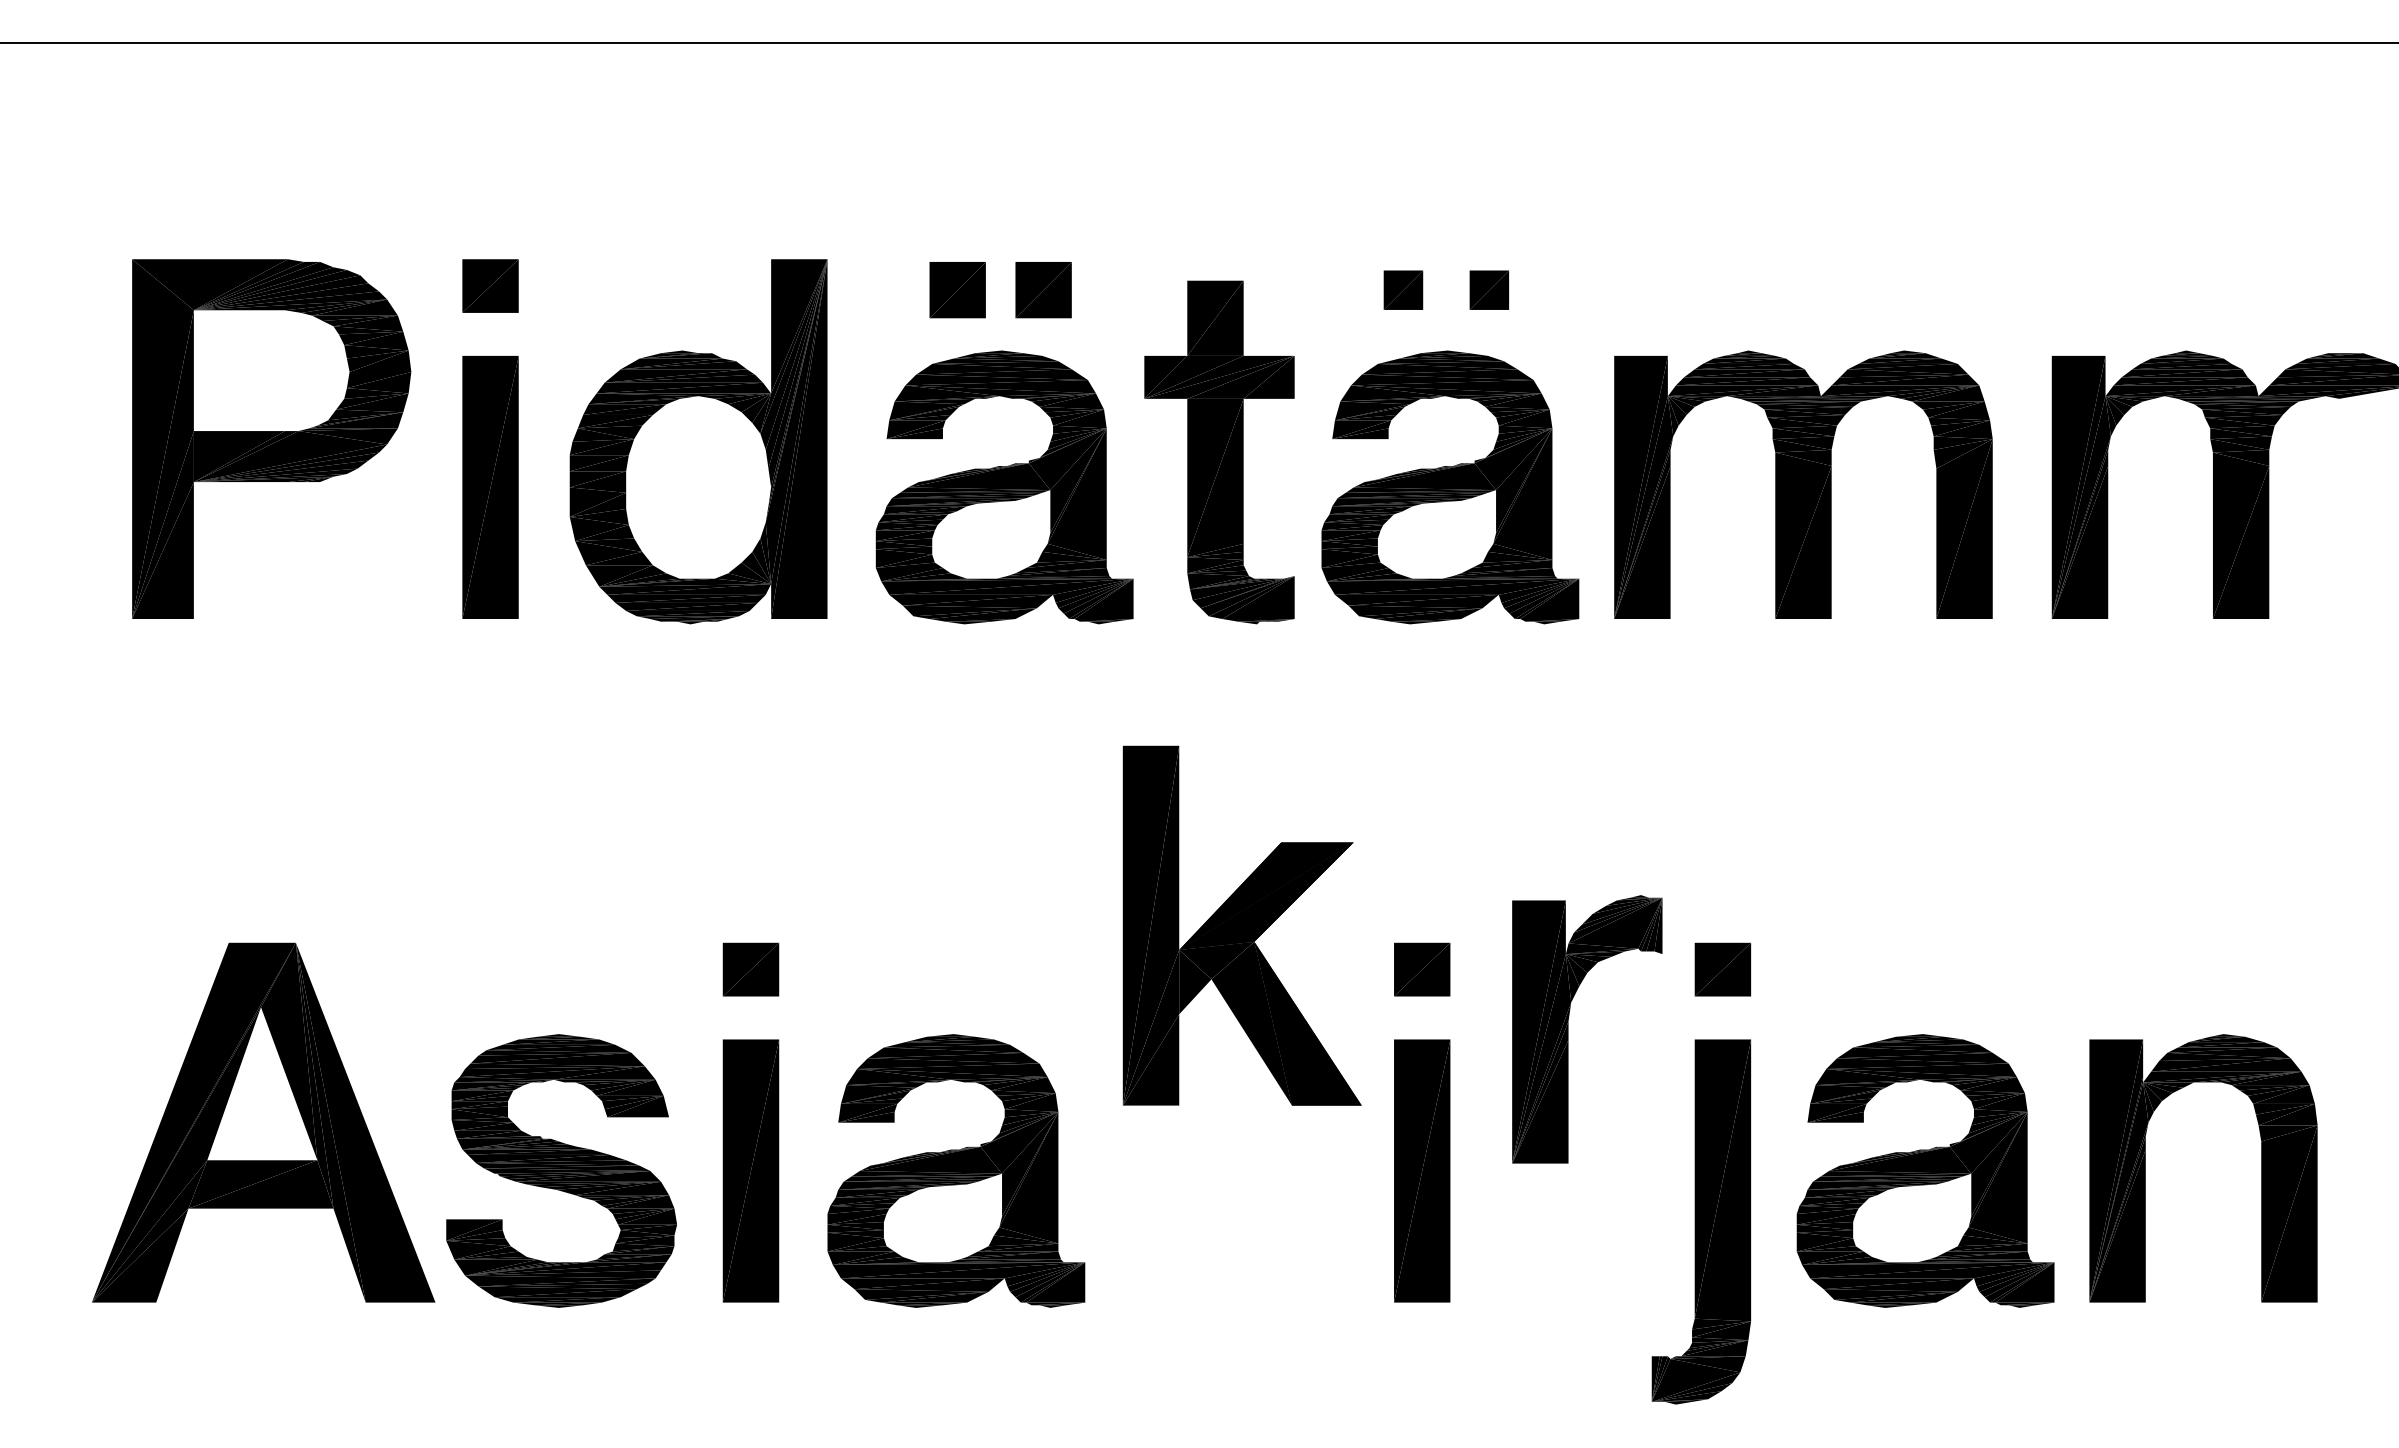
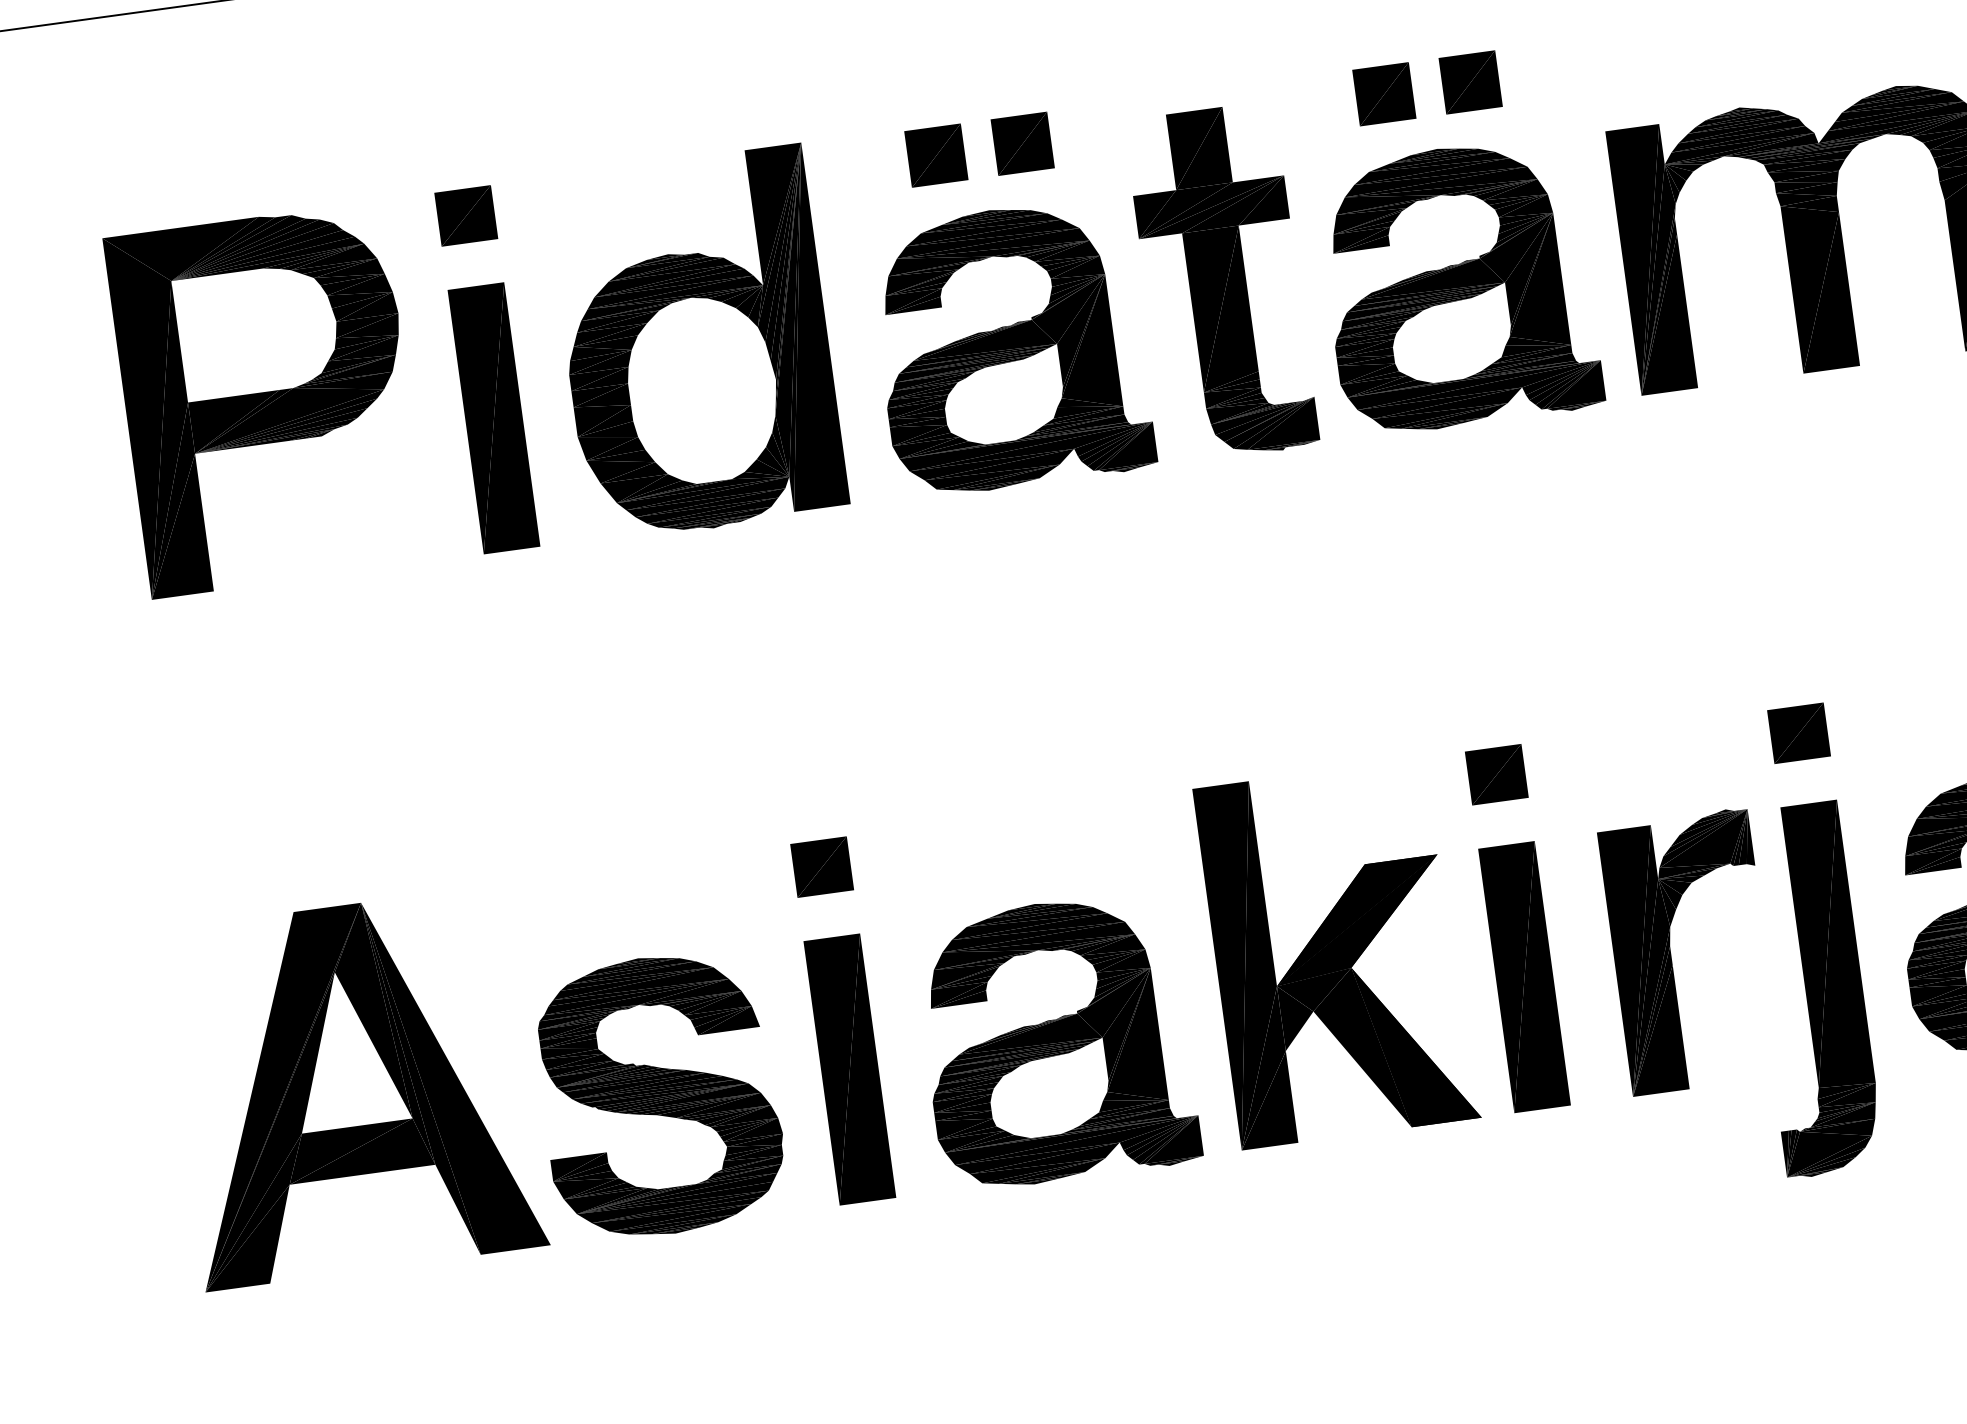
part: (1403, 290) -> (1384, 94), size x1.43
part: (1489, 290) -> (1470, 82), size x1.43
part: (1241, 925) -> (1336, 953), moved
part: (1568, 1029) -> (1671, 954), moved

